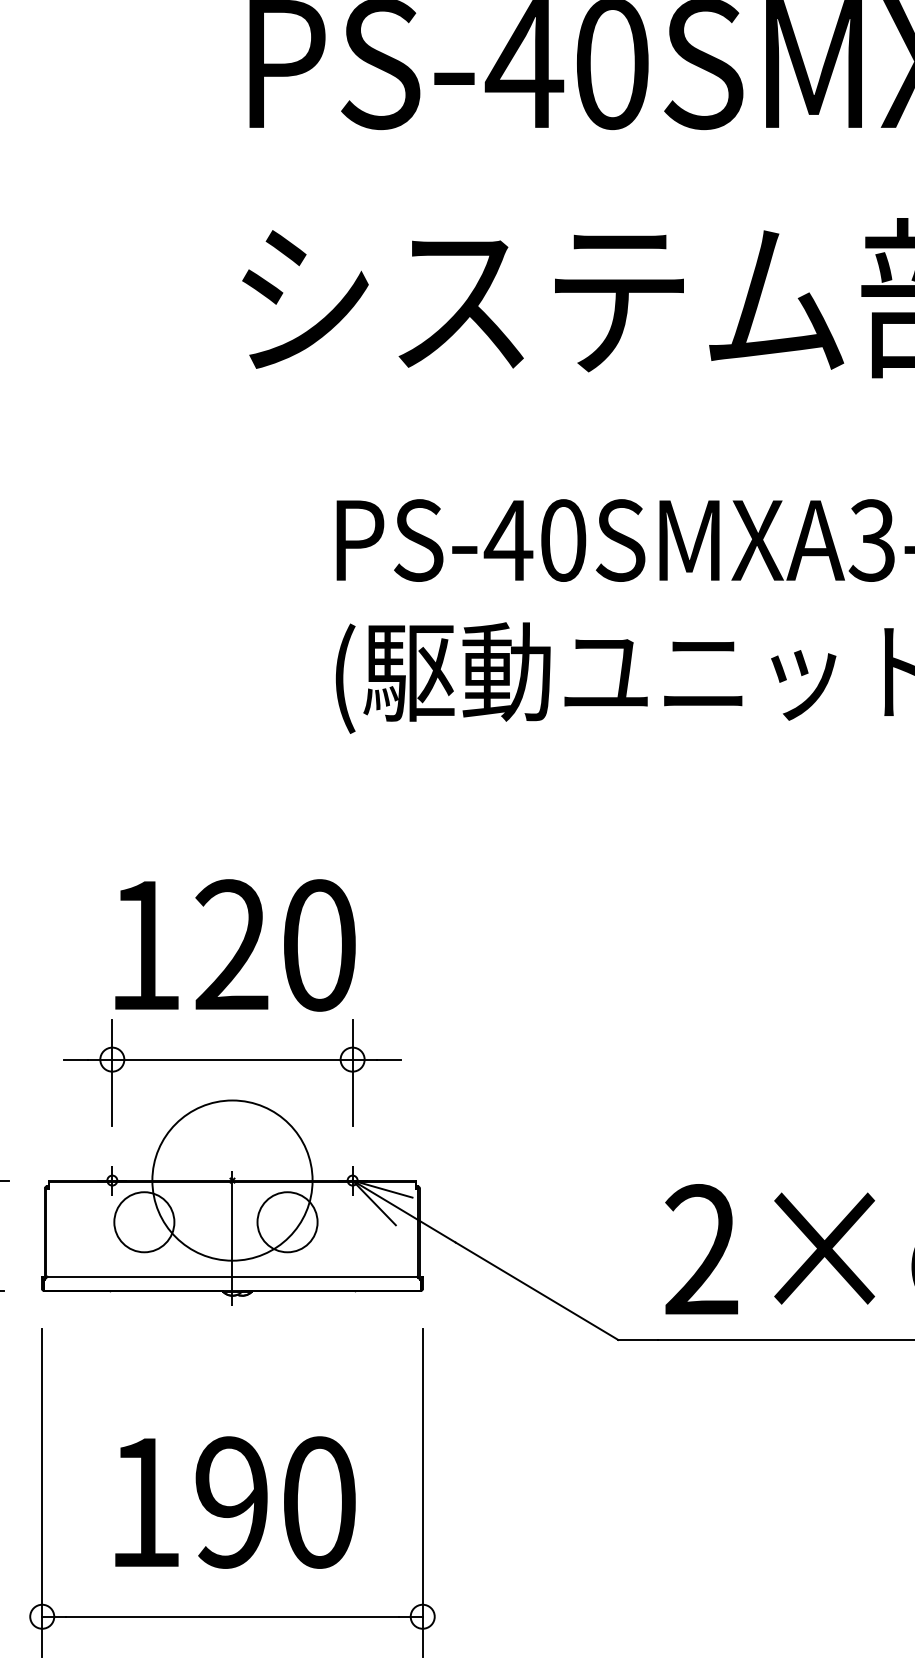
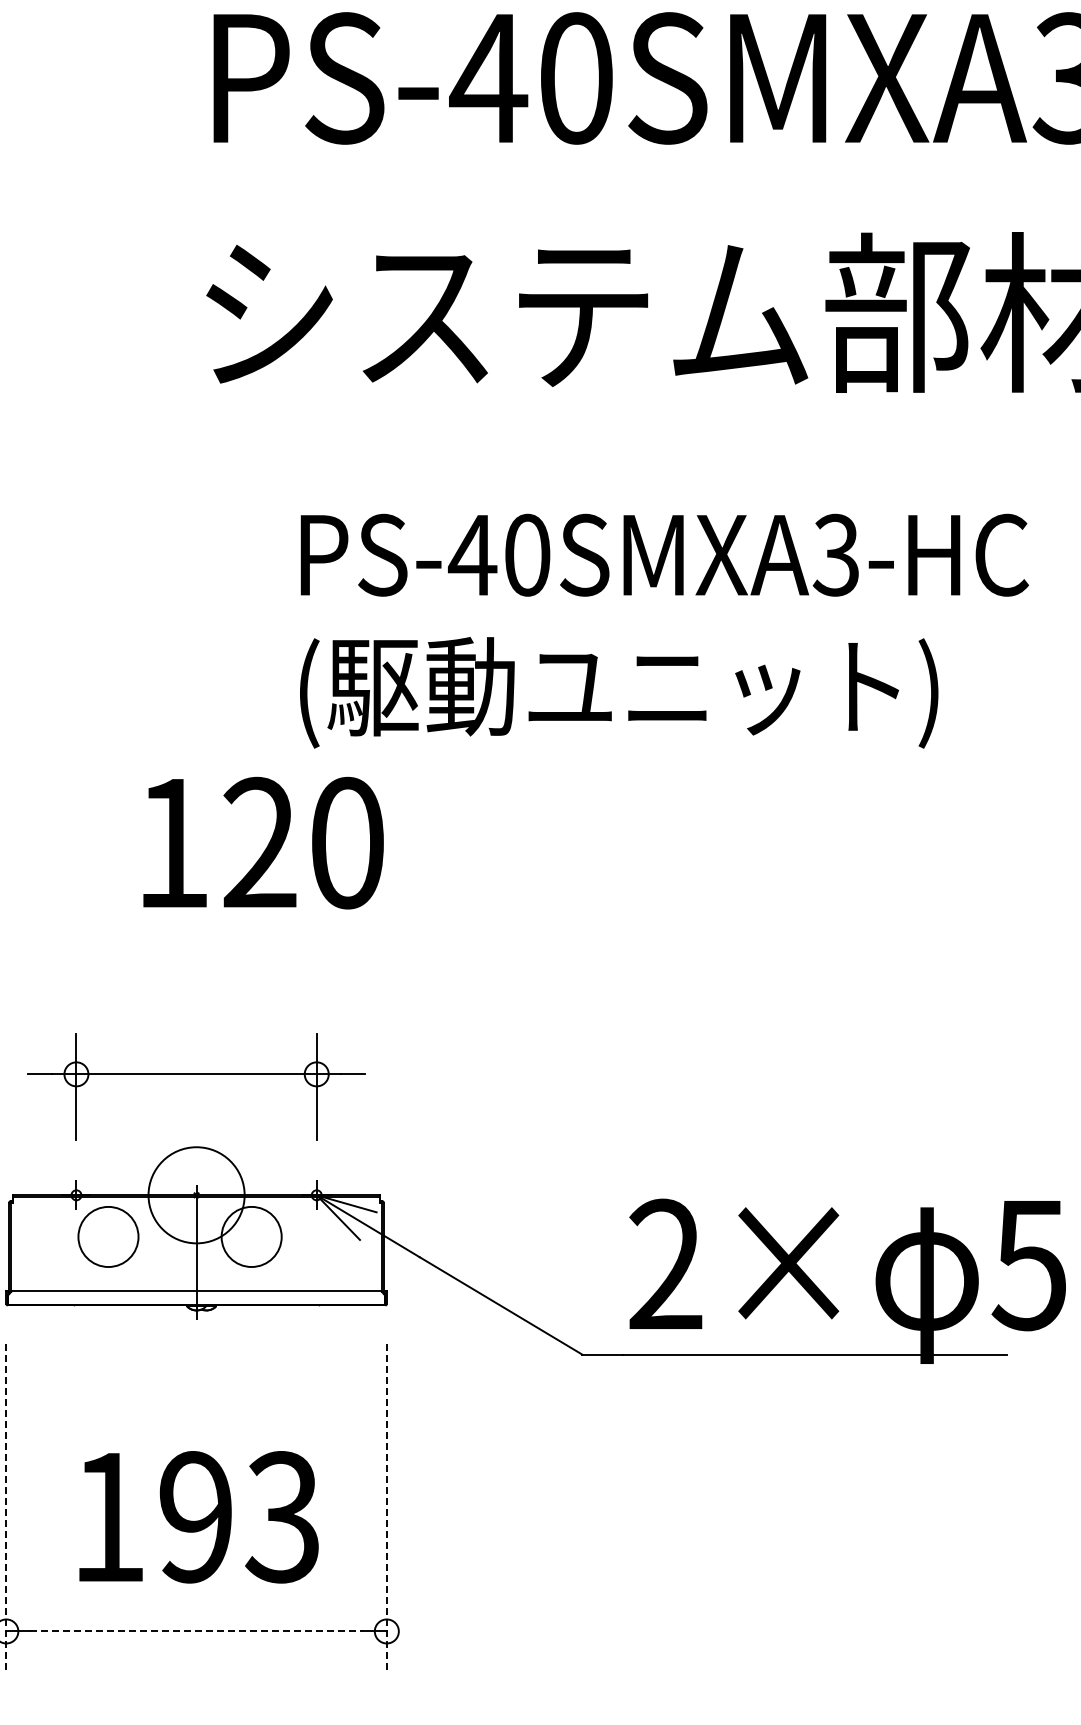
text: (235, 944) -> (263, 842), moved
circle: (232, 1180) -> (196, 1195), size x0.6
line: (42, 1492) -> (6, 1507), solid -> dashed
line: (422, 1492) -> (386, 1507), solid -> dashed
text: (318, 1502) -> (282, 1517), 190 -> 193
line: (233, 1616) -> (197, 1631), solid -> dashed

